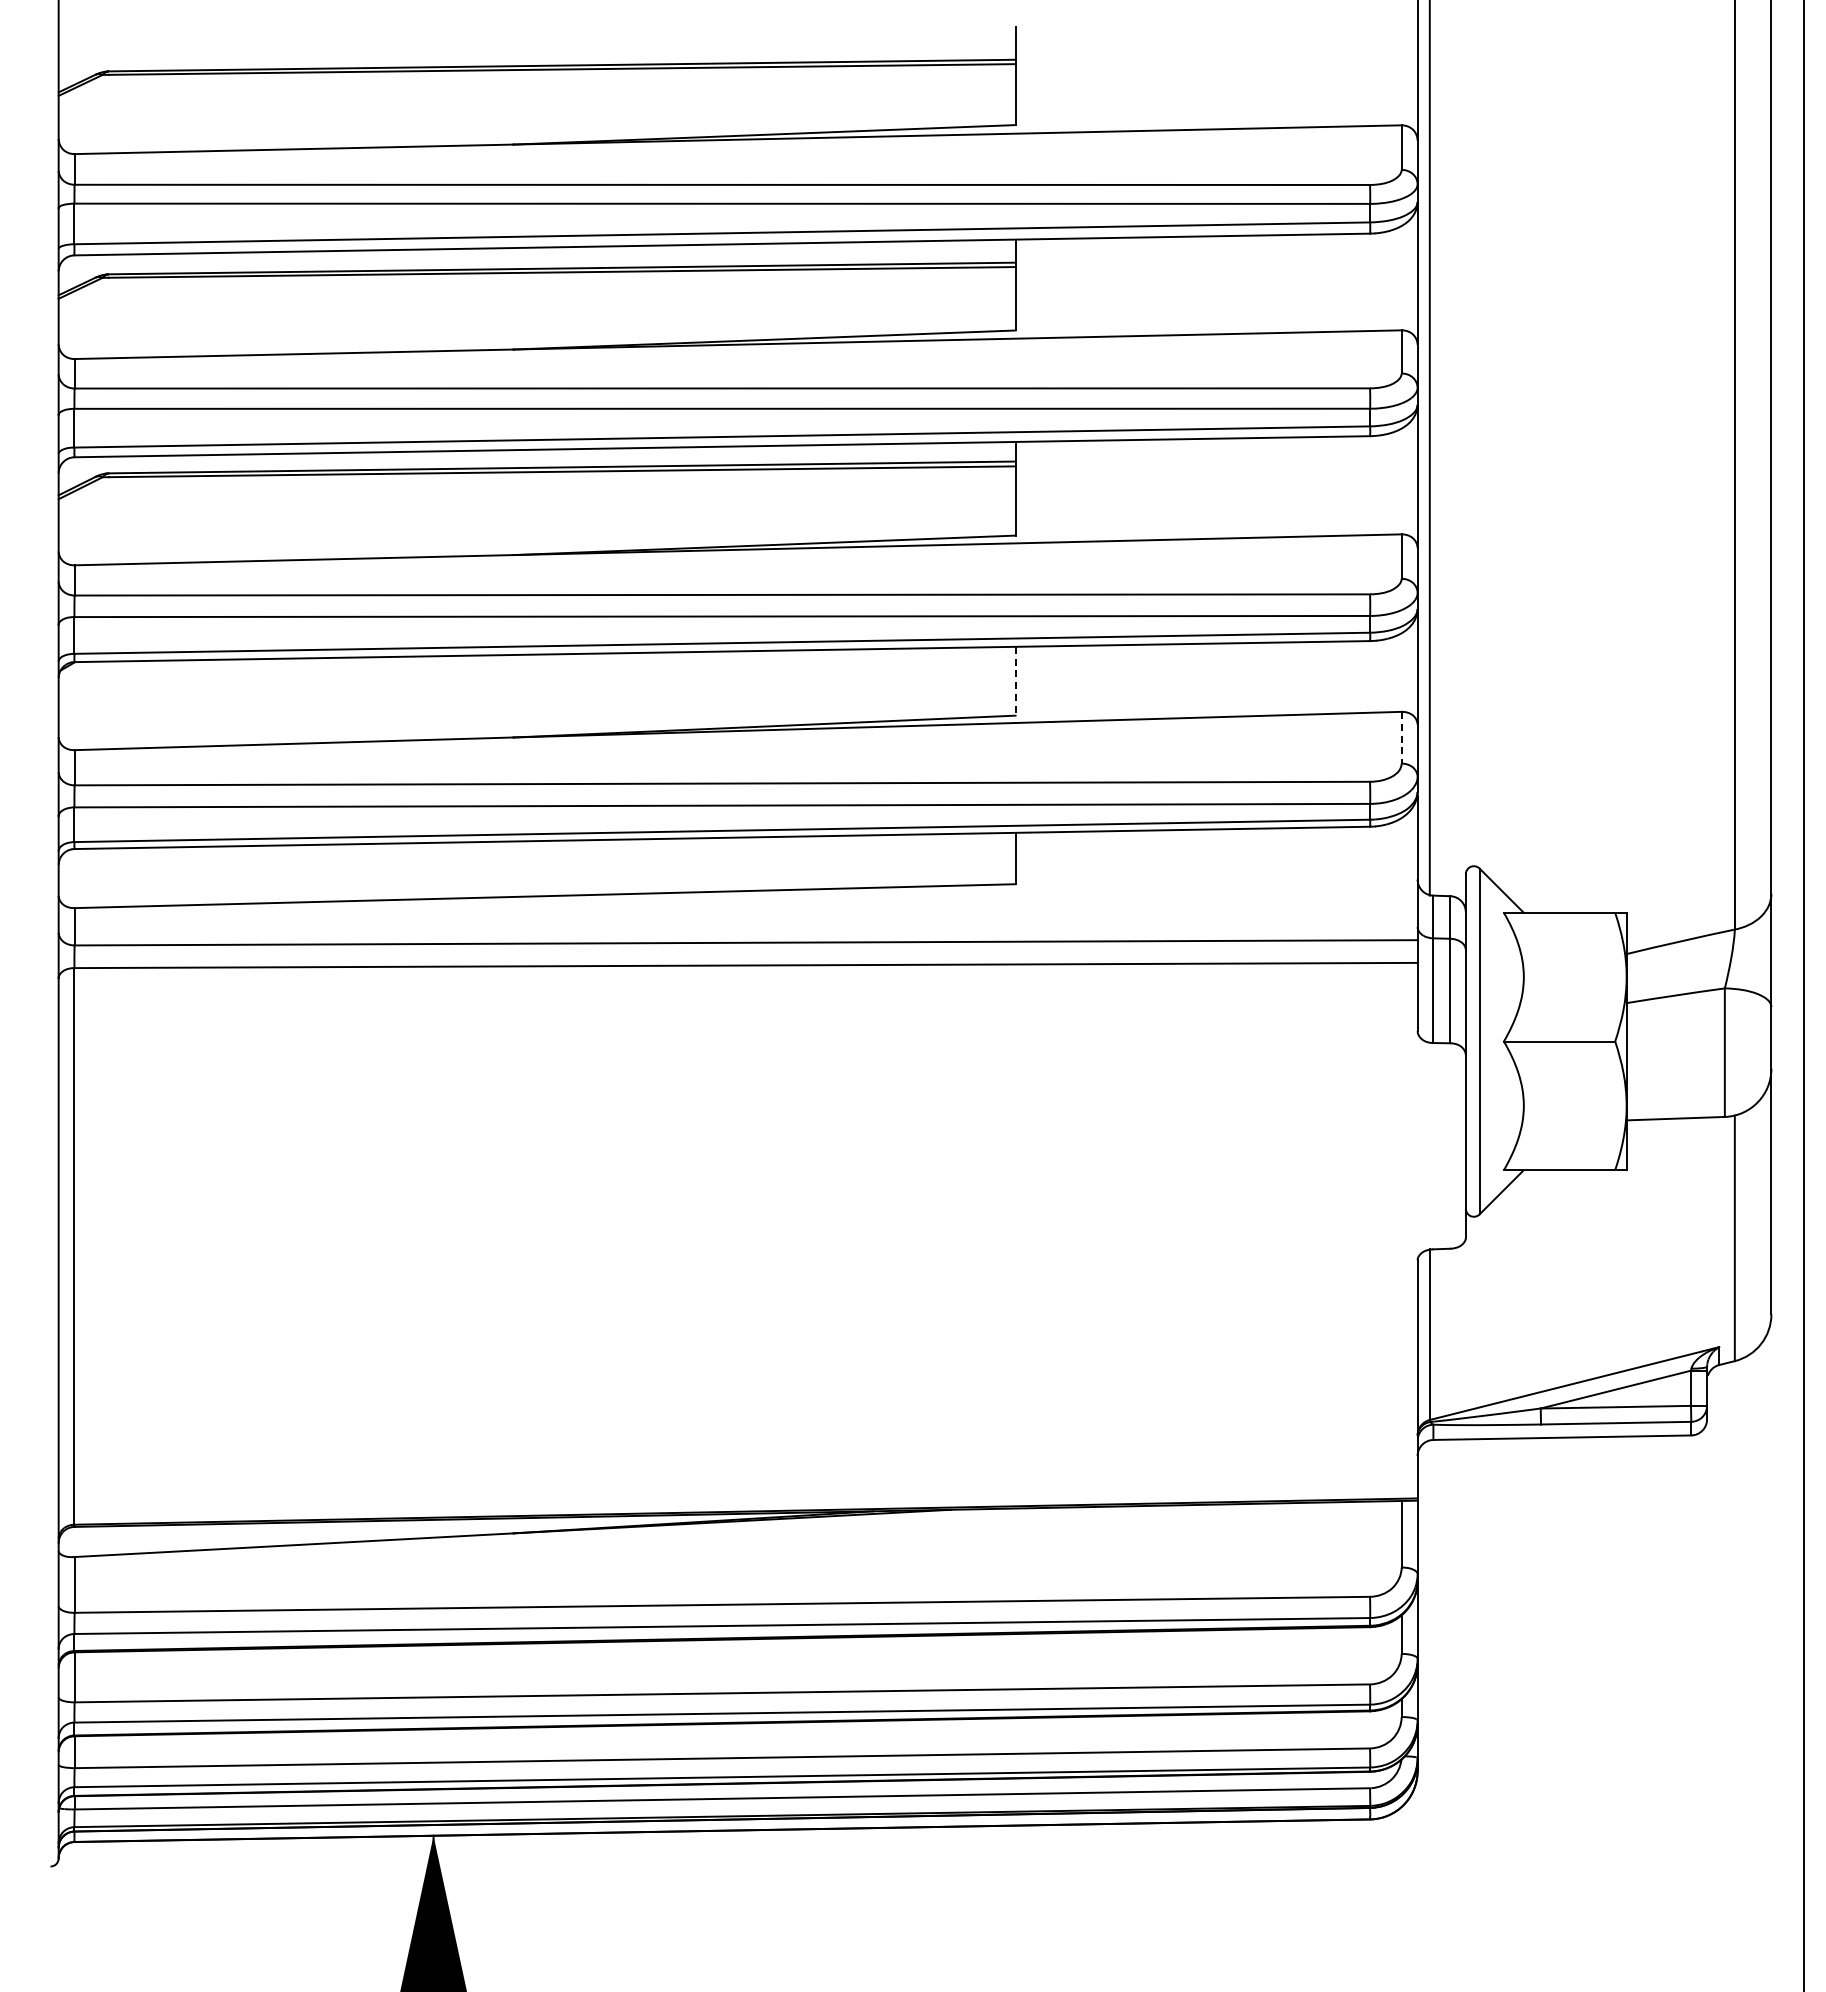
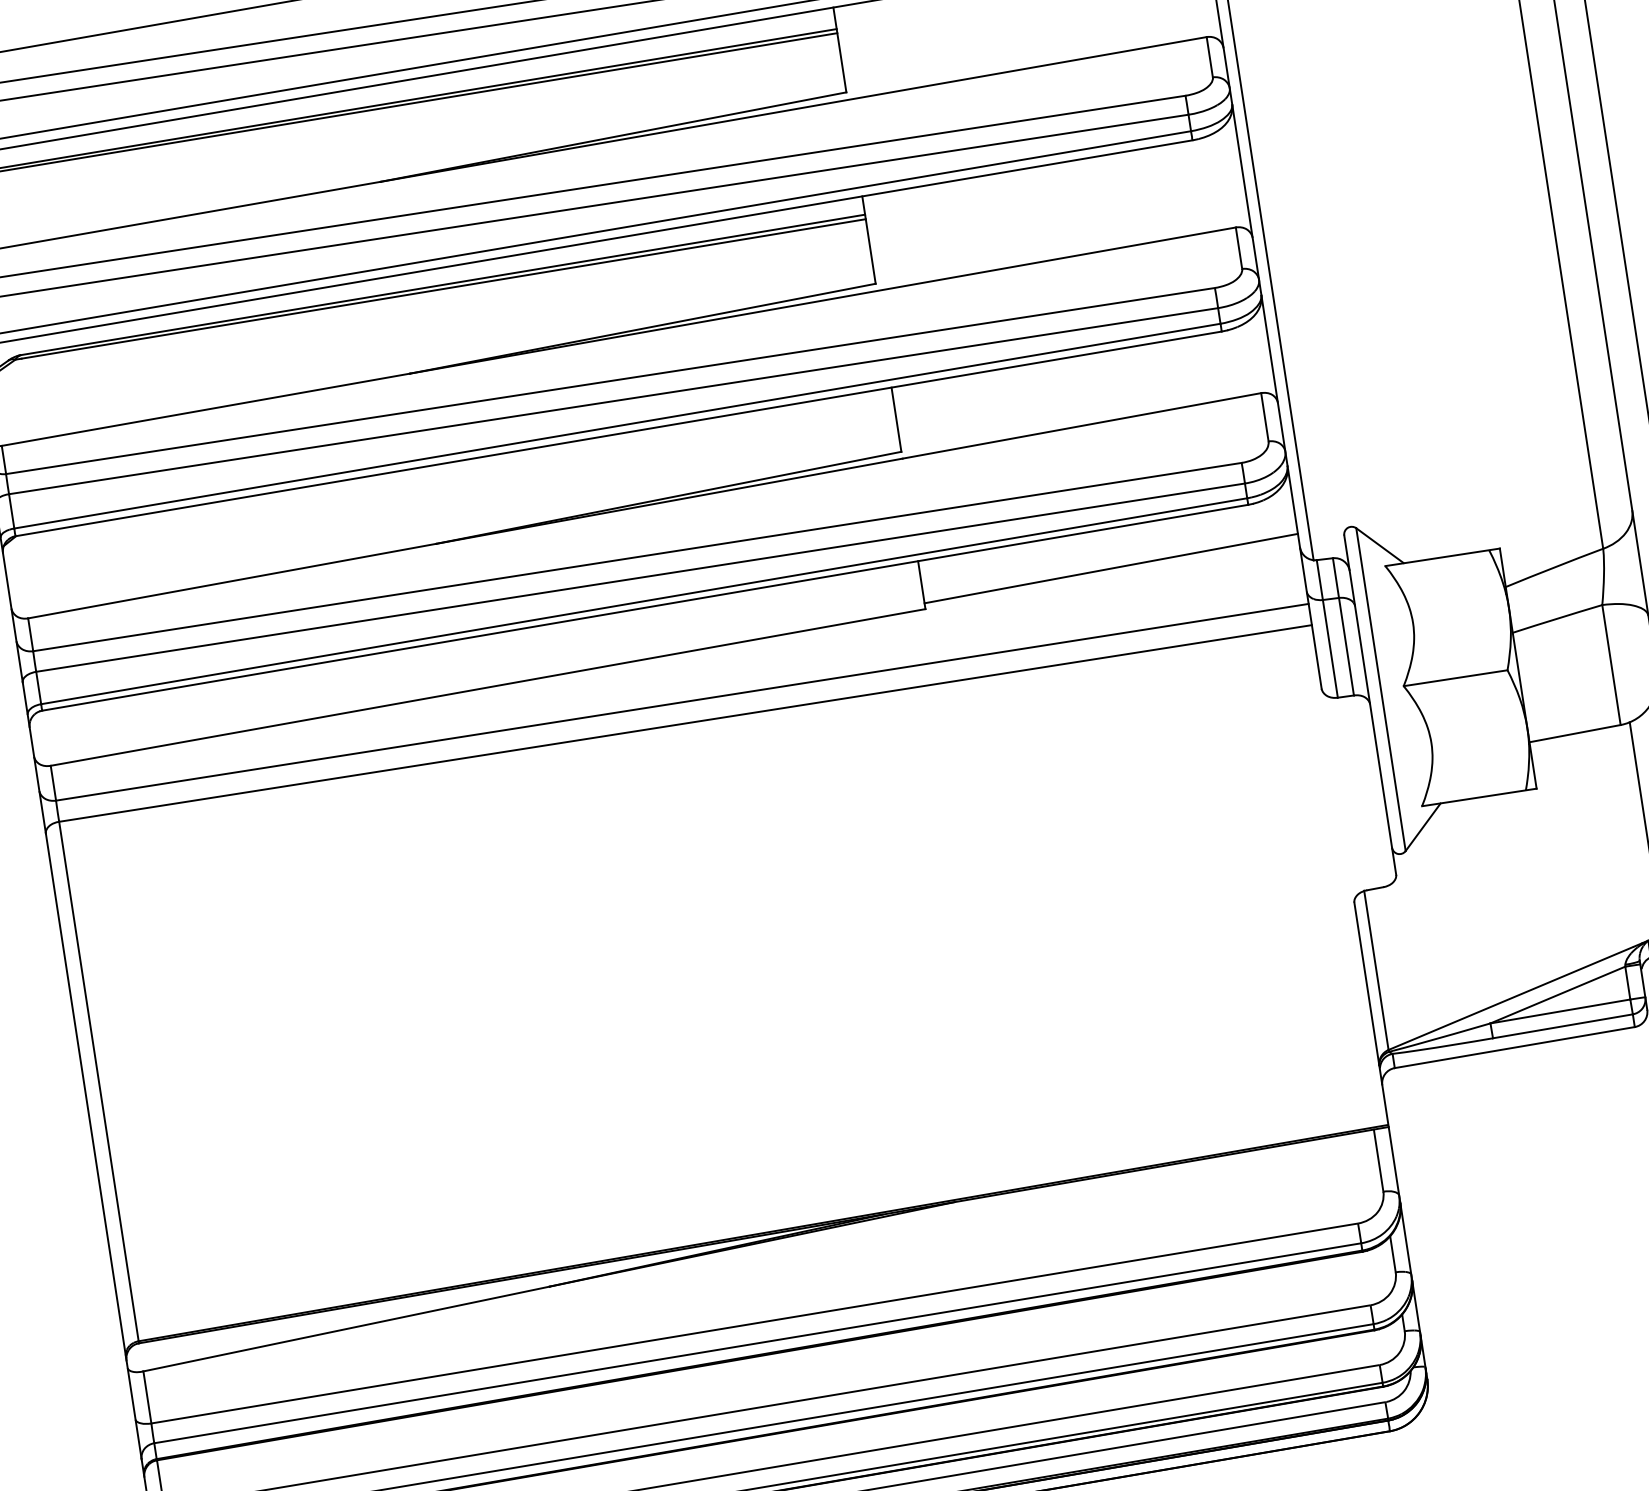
line: (1015, 681) -> (896, 419), dashed -> solid
line: (1401, 737) -> (1264, 417), dashed -> solid
line: (1216, 871) -> (1111, 568), added

